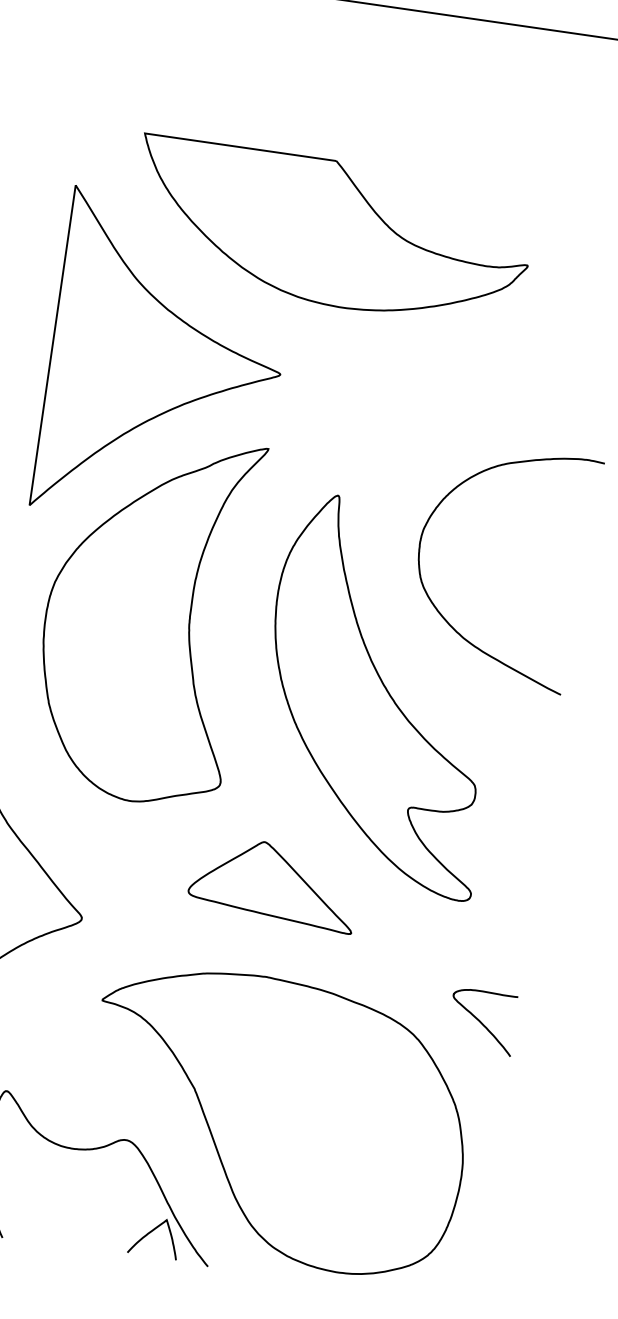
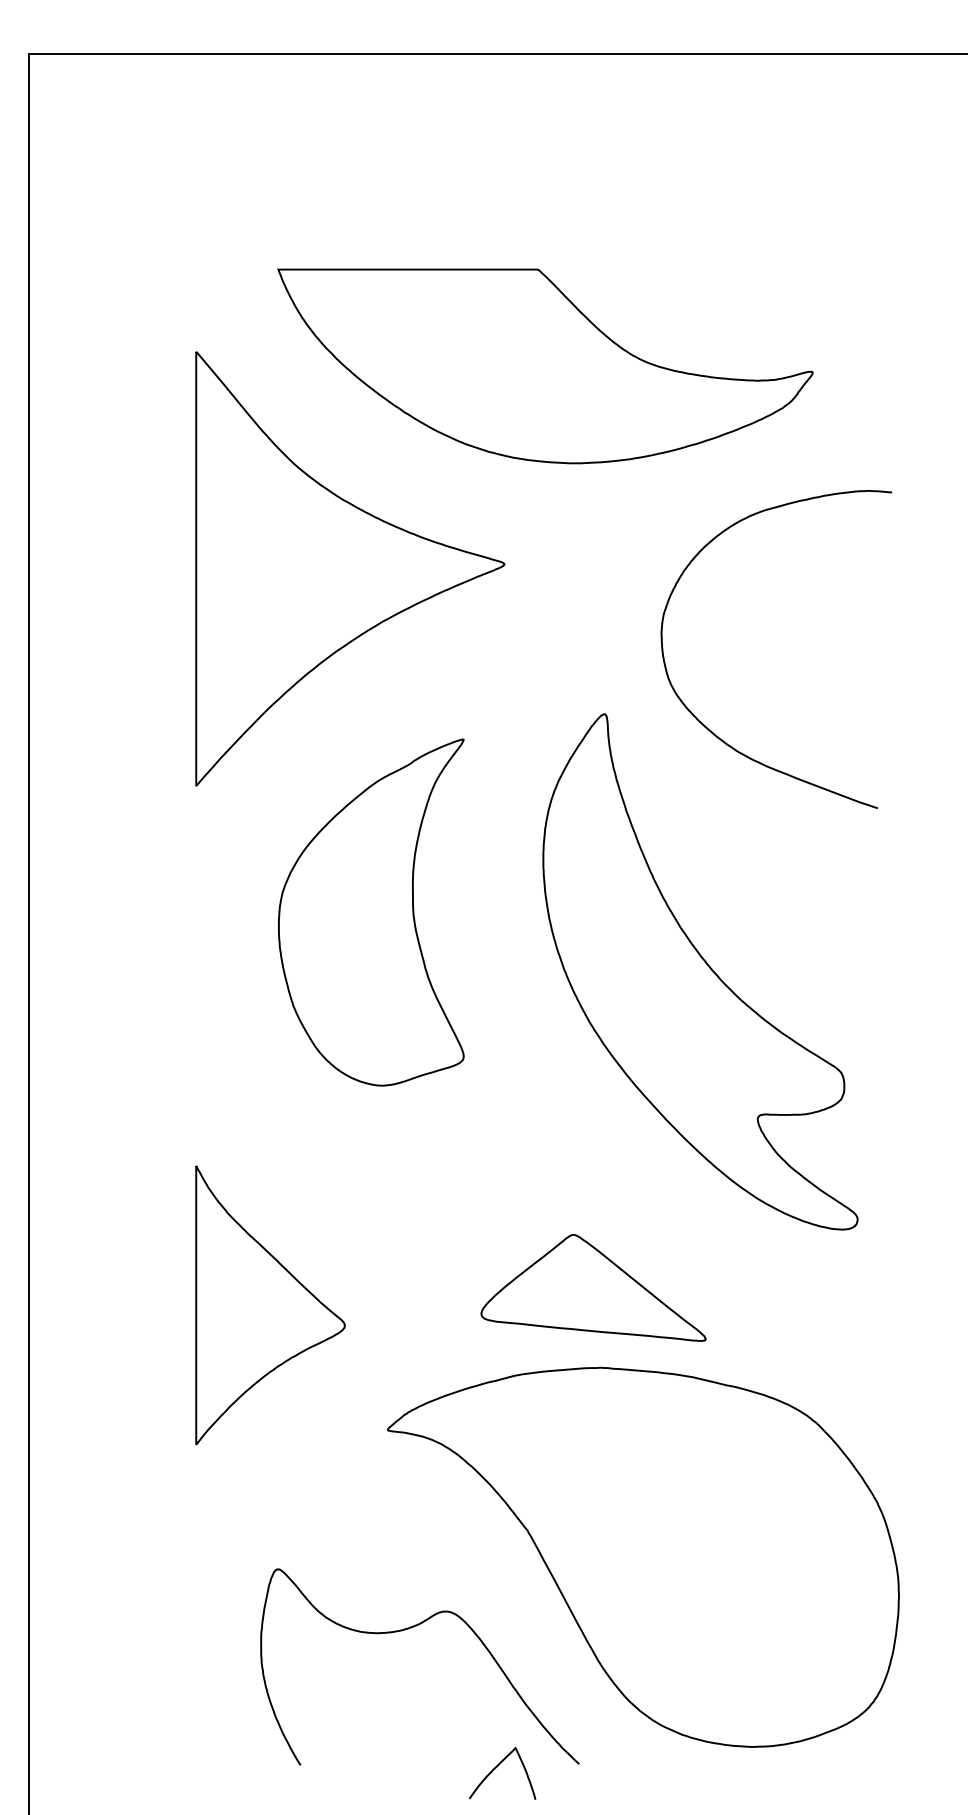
part: (145, 617) -> (371, 912), size x0.7
curve: (446, 619) -> (711, 730), moved
part: (273, 883) -> (593, 1287), moved
curve: (481, 1022) -> (896, 1386), removed
curve: (151, 1232) -> (497, 1767), moved

